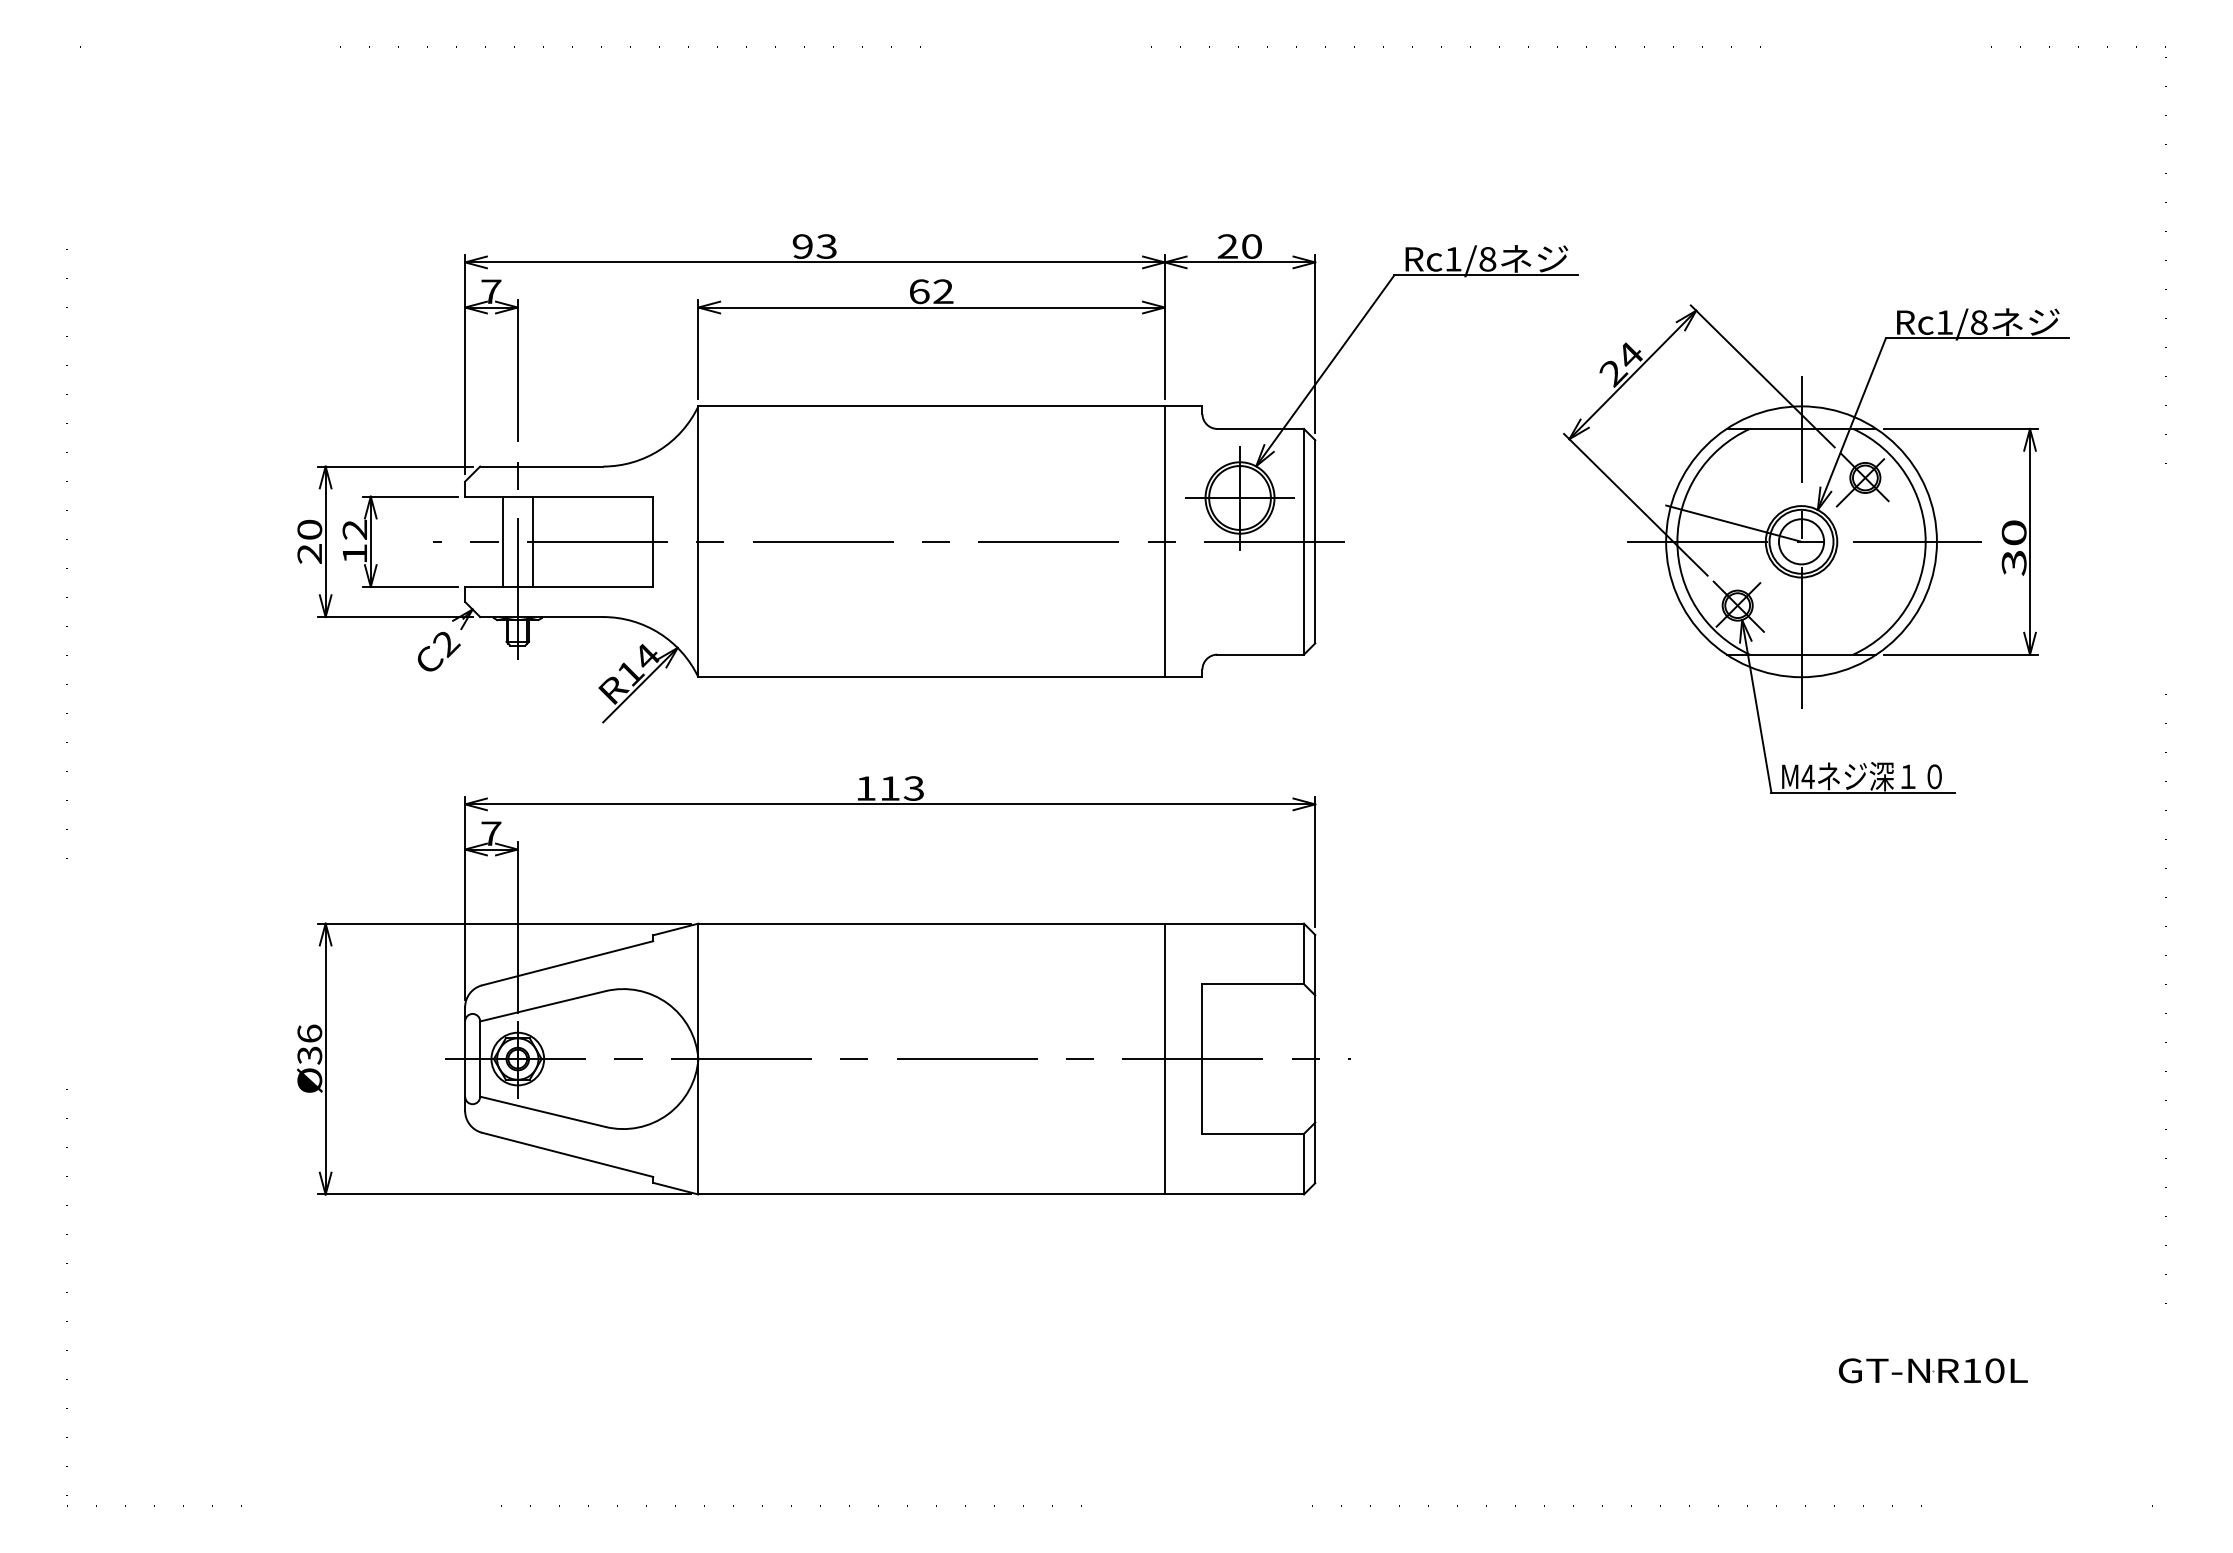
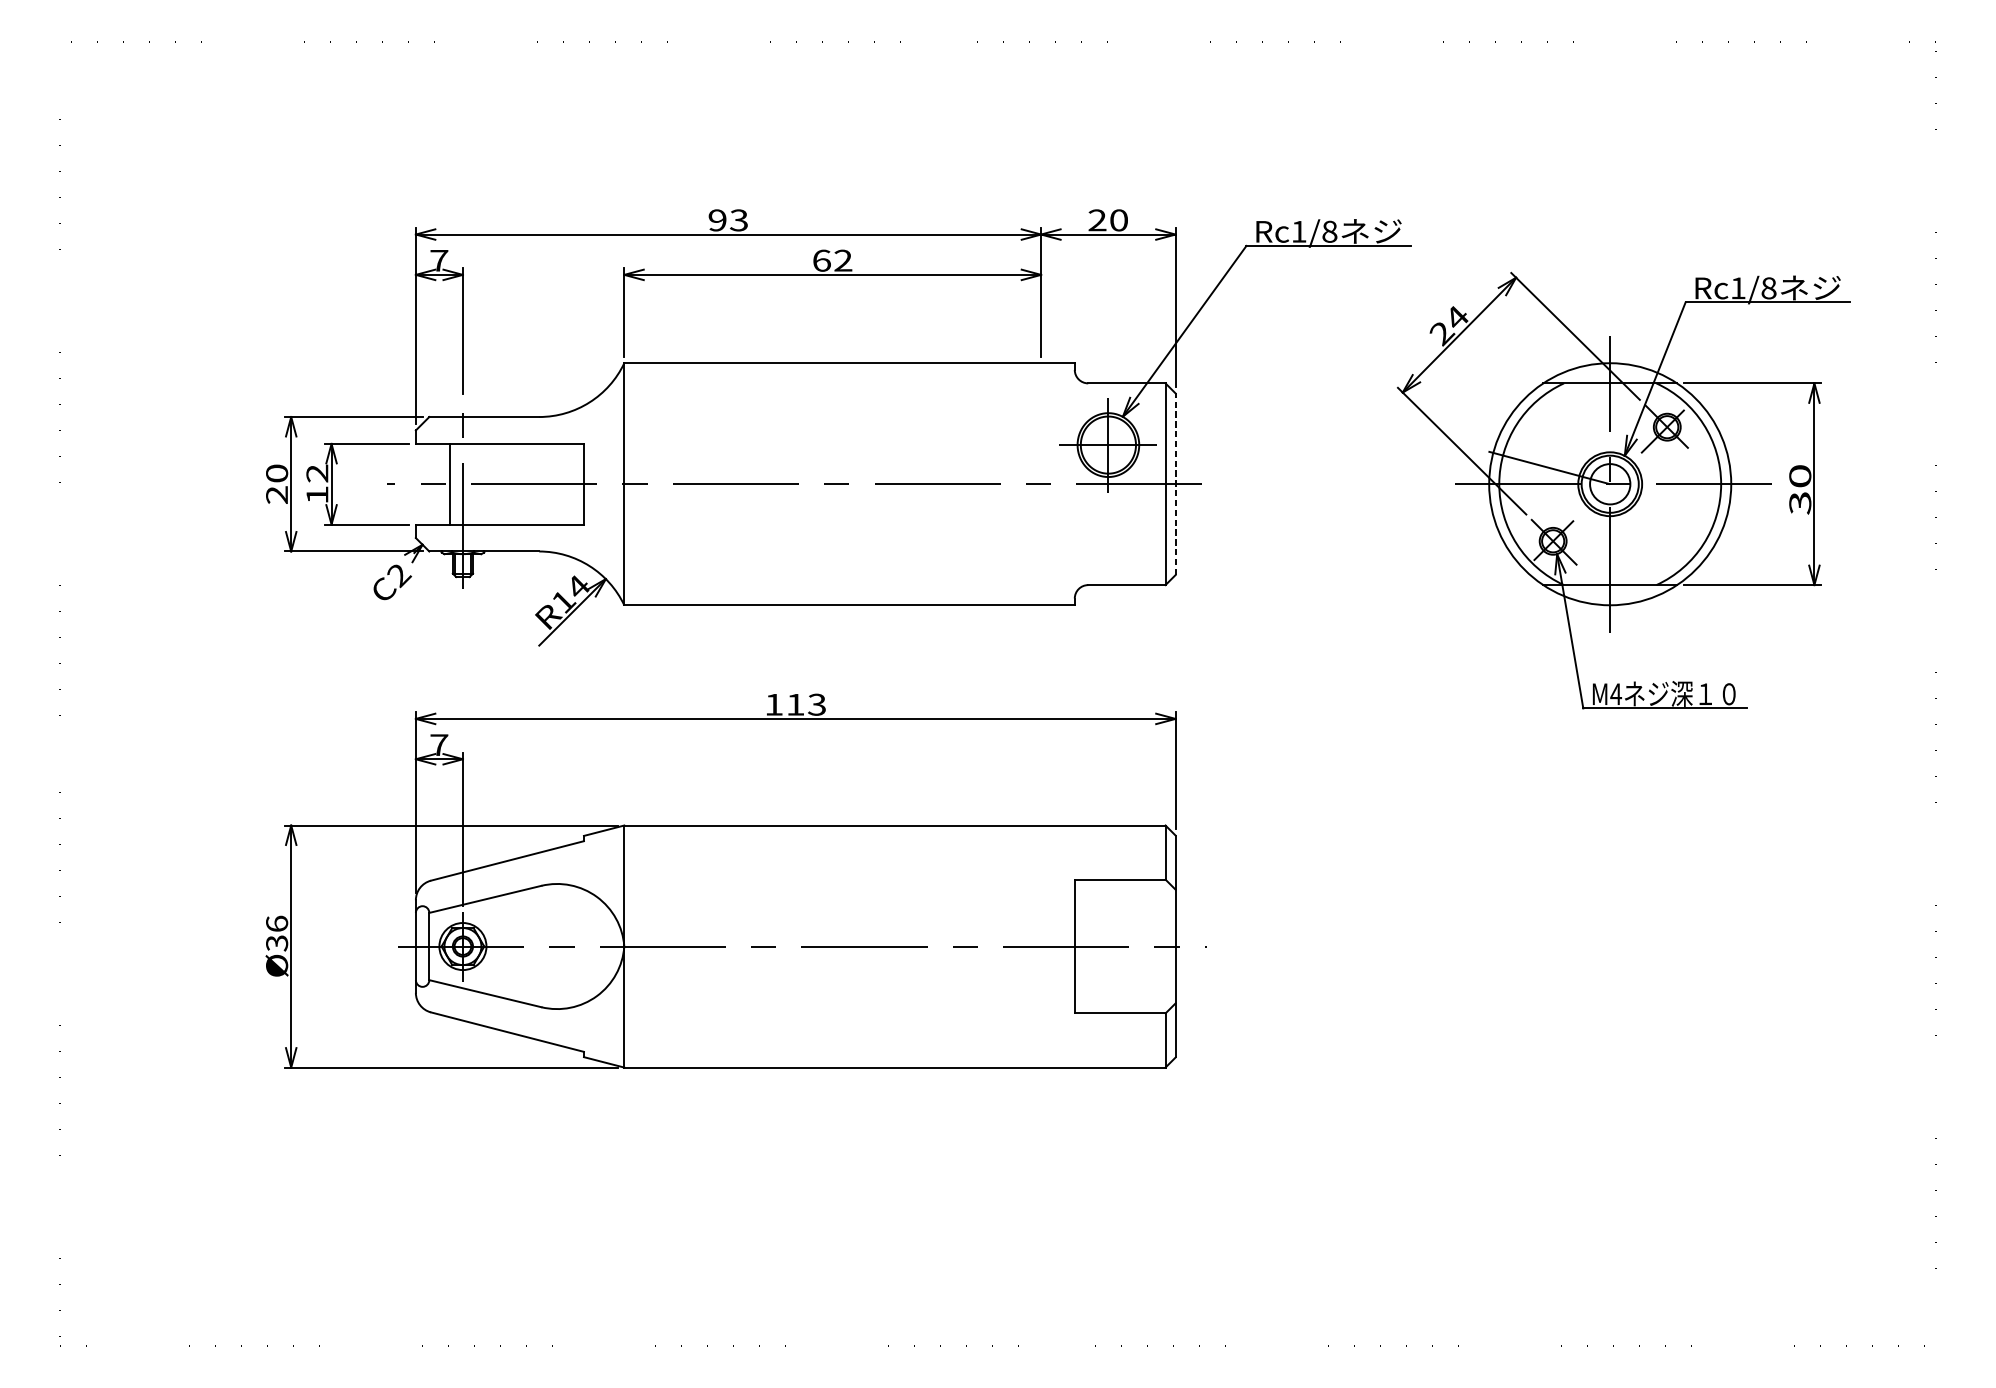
line: (532, 541) -> (476, 483), removed
line: (1164, 541) -> (1040, 483), removed
line: (1315, 541) -> (1175, 483), solid -> dashed
line: (1164, 1058) -> (1040, 946), removed
part: (1933, 1370) -> (1728, 1224), removed

